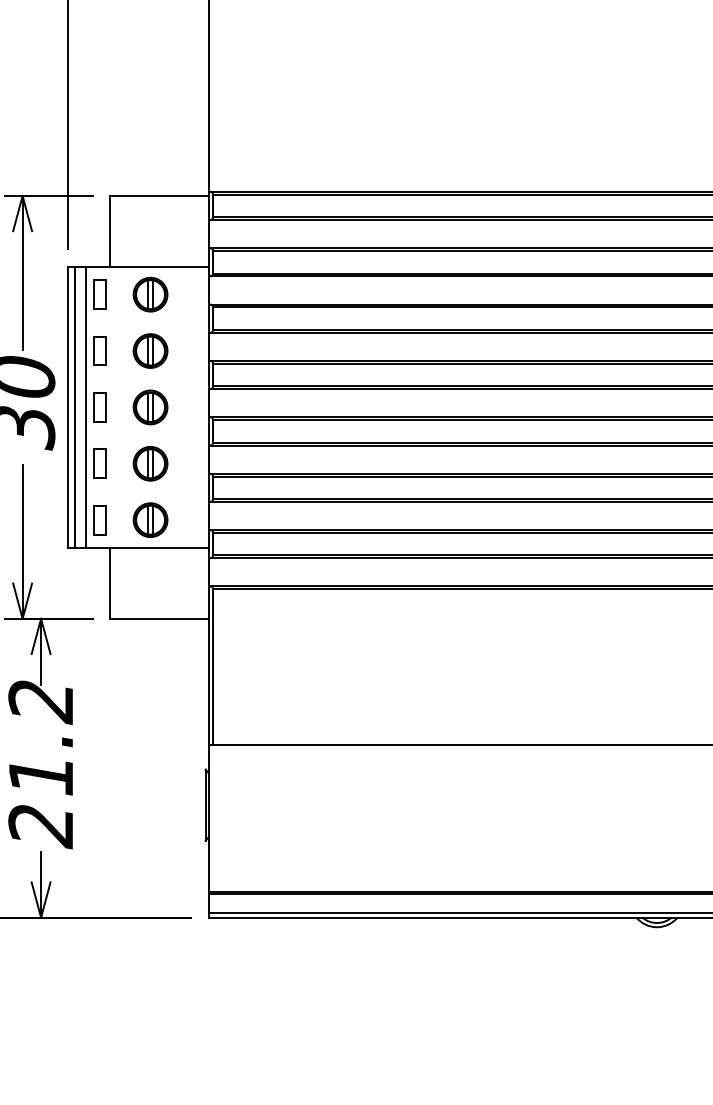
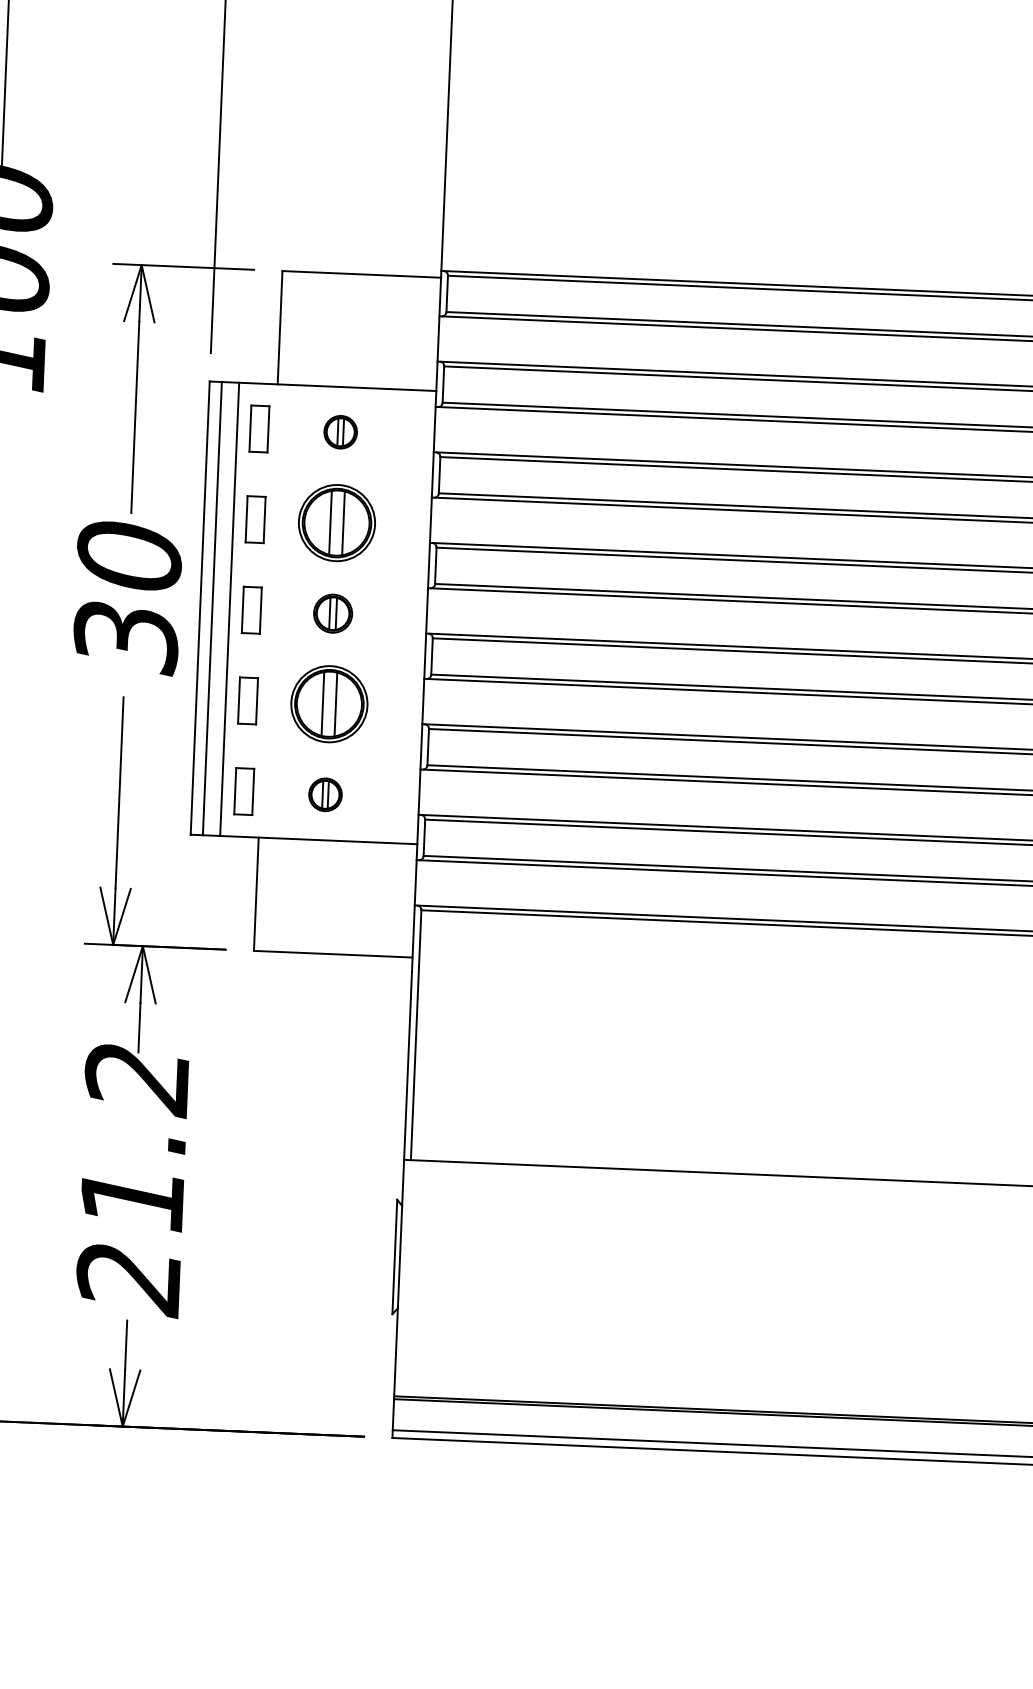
part: (150, 294) -> (340, 432), size x0.6
part: (150, 350) -> (336, 522), size x1.4
part: (150, 407) -> (333, 613), size x0.7
part: (150, 463) -> (329, 703), size x1.4
part: (150, 519) -> (325, 793), size x0.6

